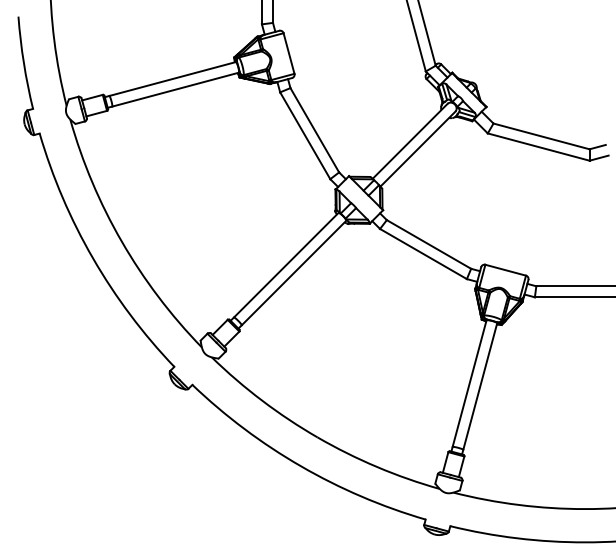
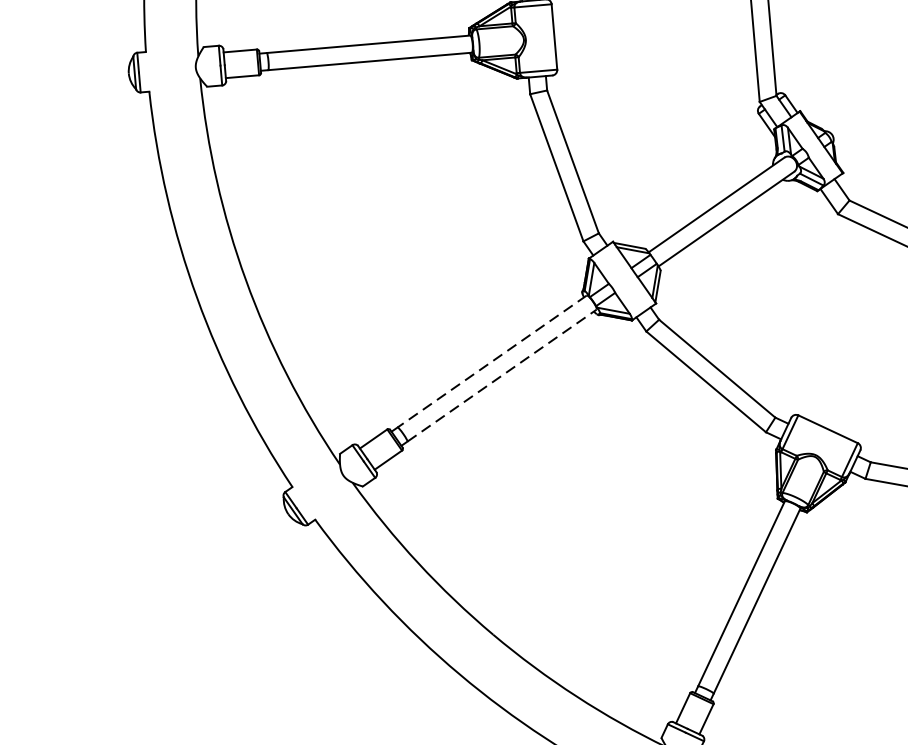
line: (286, 265) -> (492, 361), solid -> dashed
line: (294, 273) -> (502, 376), solid -> dashed

